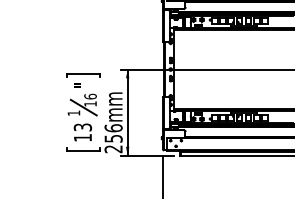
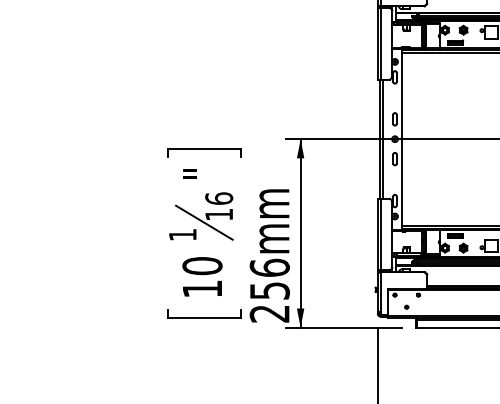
text: (82, 127) -> (201, 266), 13 -> 10

